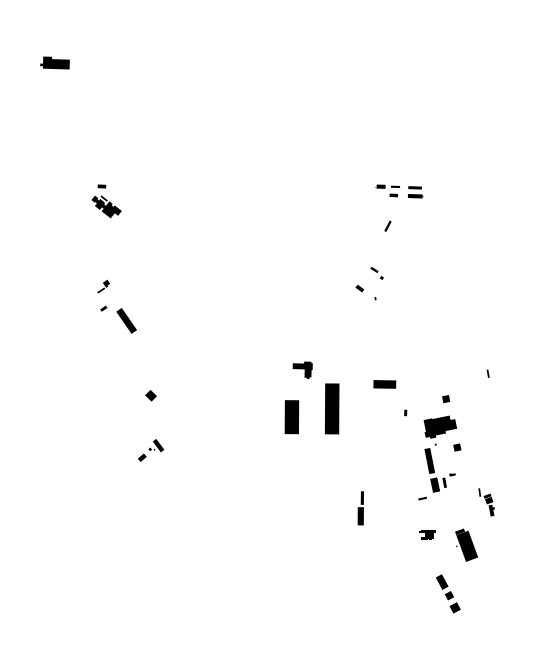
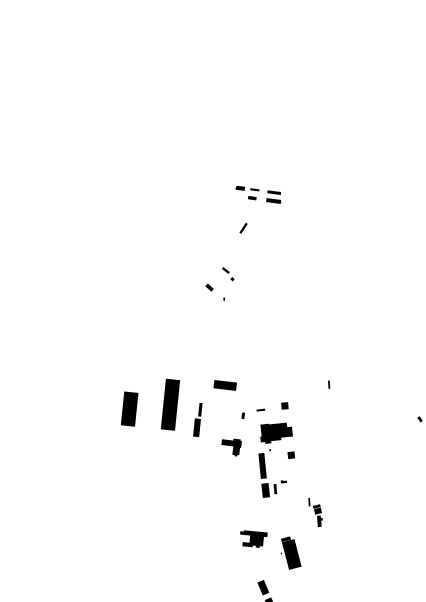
part: (302, 369) -> (231, 446), moved
part: (422, 498) -> (260, 410), moved
part: (360, 508) -> (197, 419), moved
part: (427, 534) -> (253, 538), size x1.67

